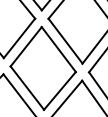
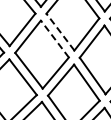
line: (65, 40) -> (60, 31), solid -> dashed
line: (58, 48) -> (54, 38), solid -> dashed

